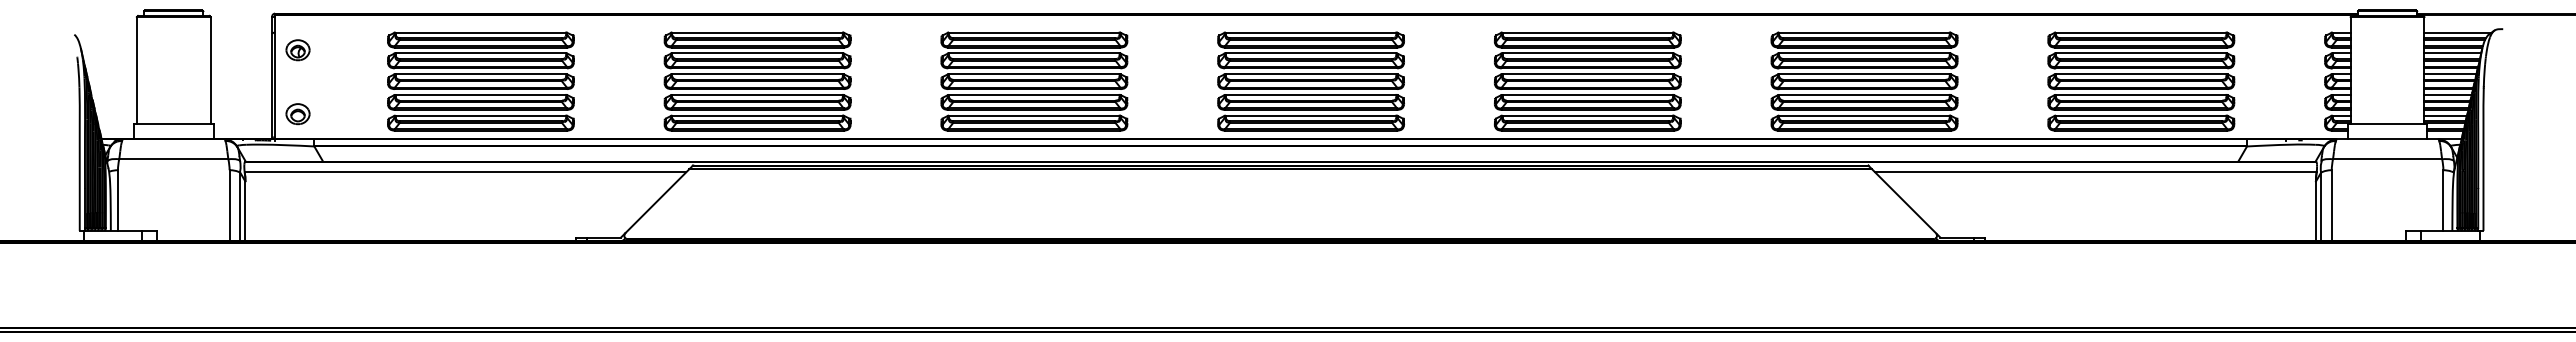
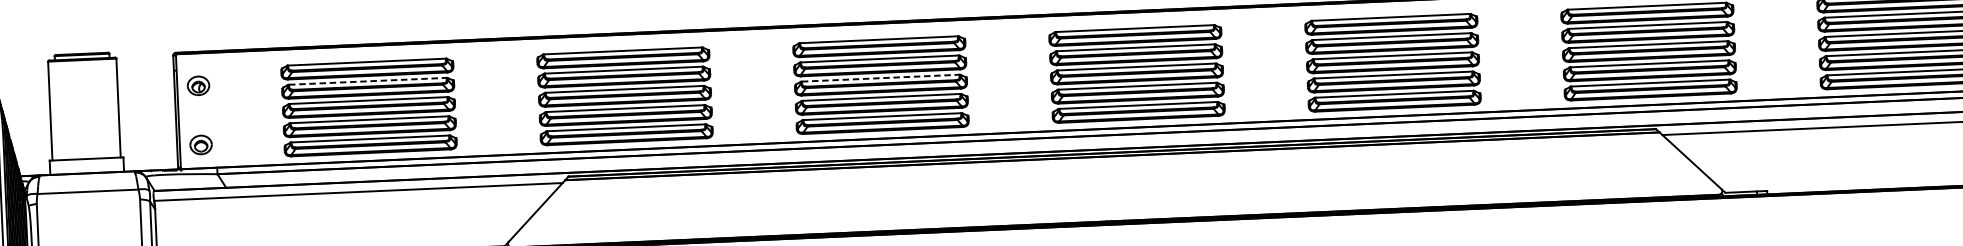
line: (481, 53) -> (368, 81), solid -> dashed
line: (1034, 74) -> (880, 78), solid -> dashed

